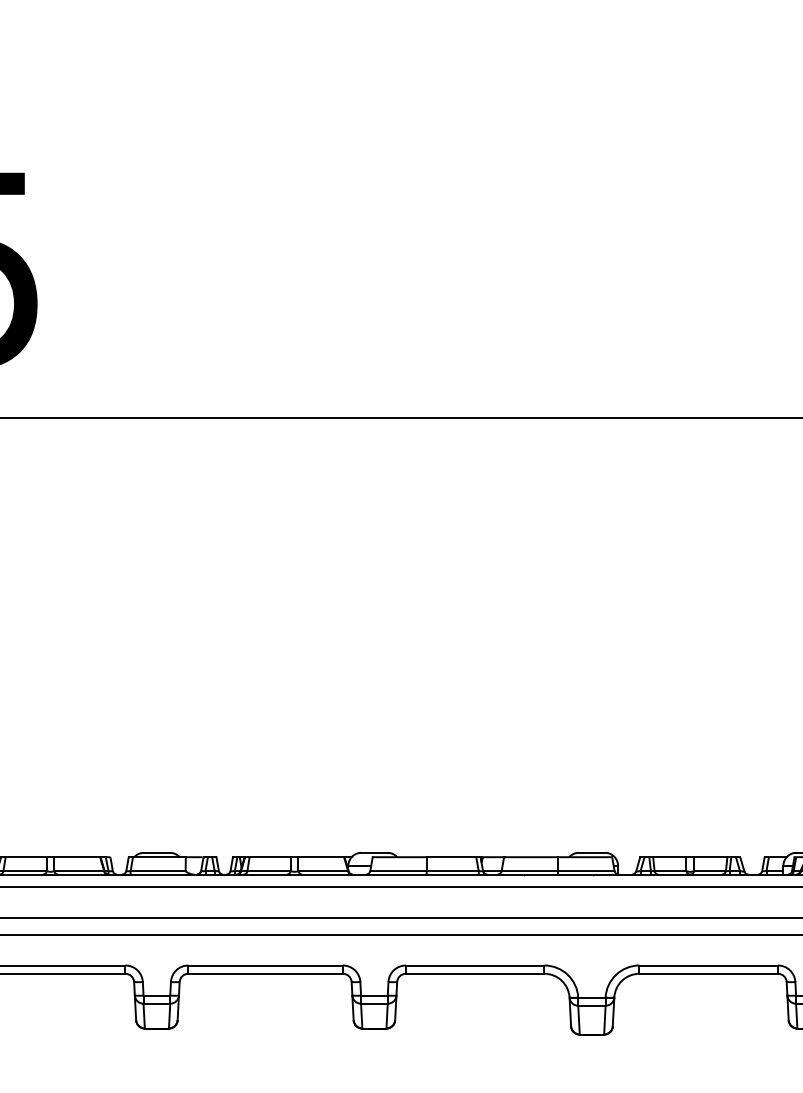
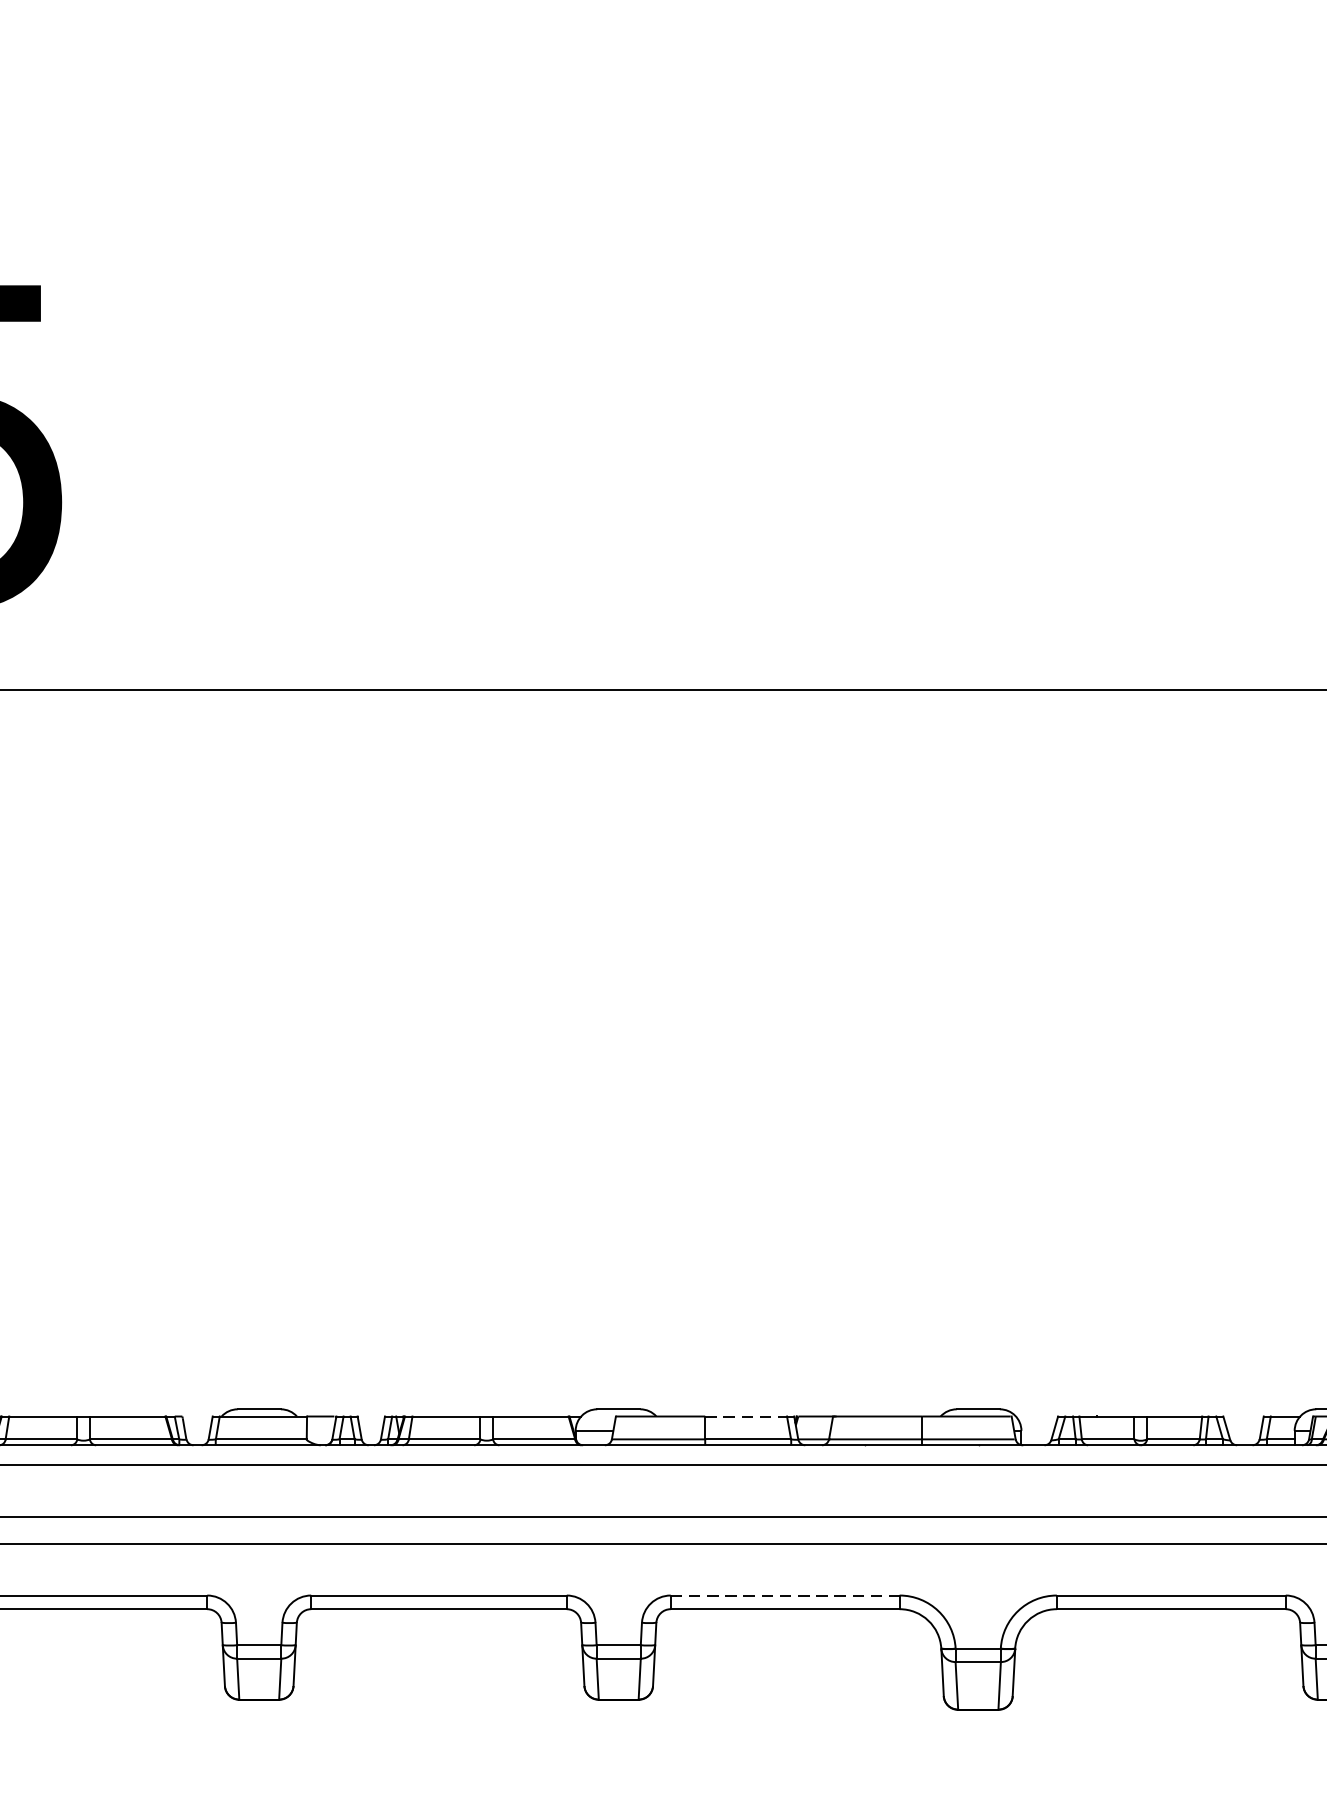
line: (451, 857) -> (746, 1417), solid -> dashed
line: (475, 965) -> (785, 1595), solid -> dashed

